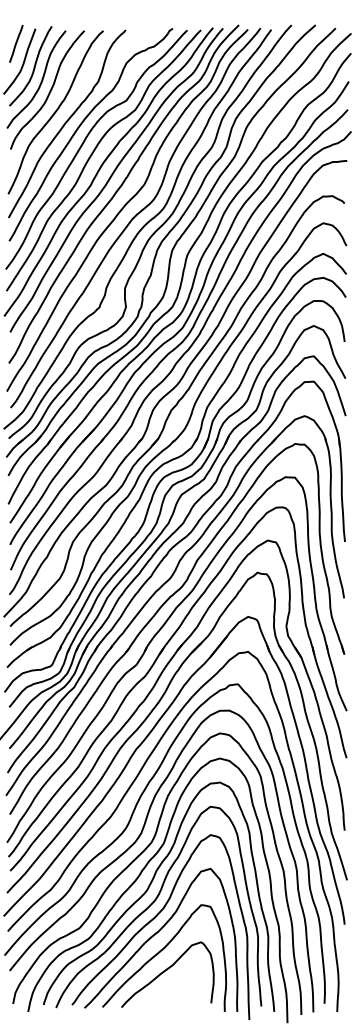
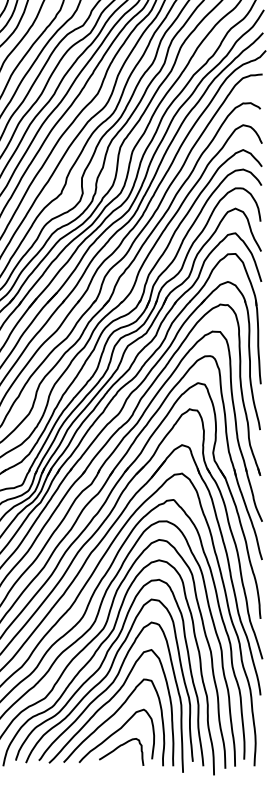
curve: (171, 988) -> (119, 747), added

